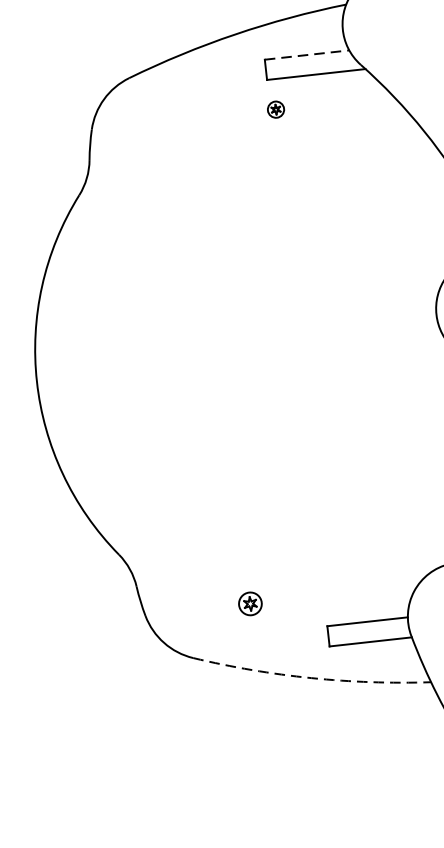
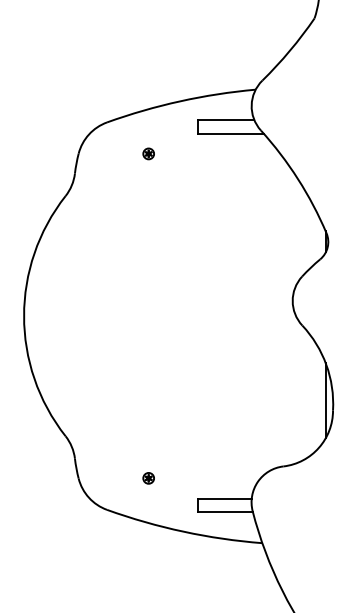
line: (307, 55) -> (226, 120), dashed -> solid
part: (275, 109) -> (148, 153), moved
part: (250, 604) -> (148, 478), size x0.71
arc: (311, 677) -> (183, 531), dashed -> solid

